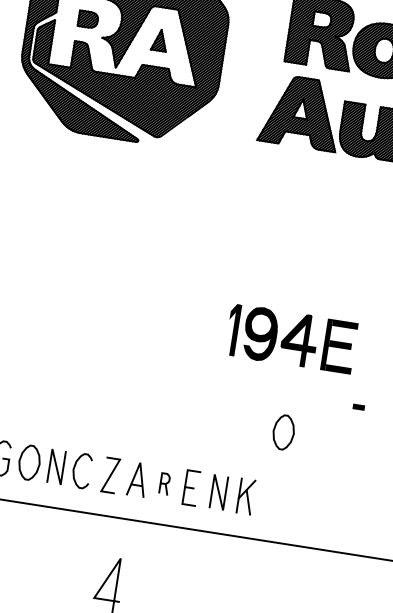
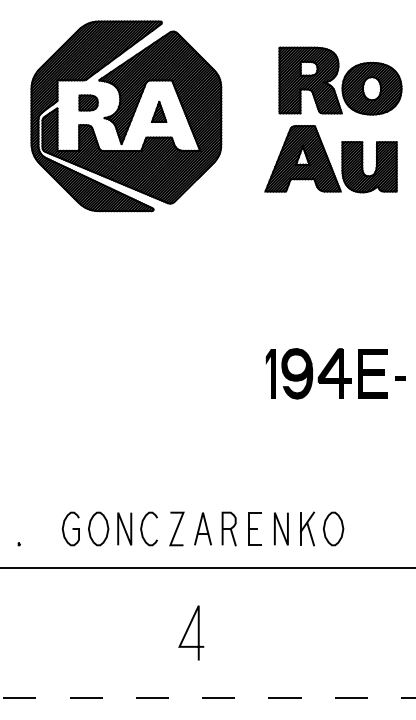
part: (358, 407) -> (400, 378), moved
part: (283, 431) -> (333, 528), moved
part: (164, 483) -> (228, 528), size x1.67

